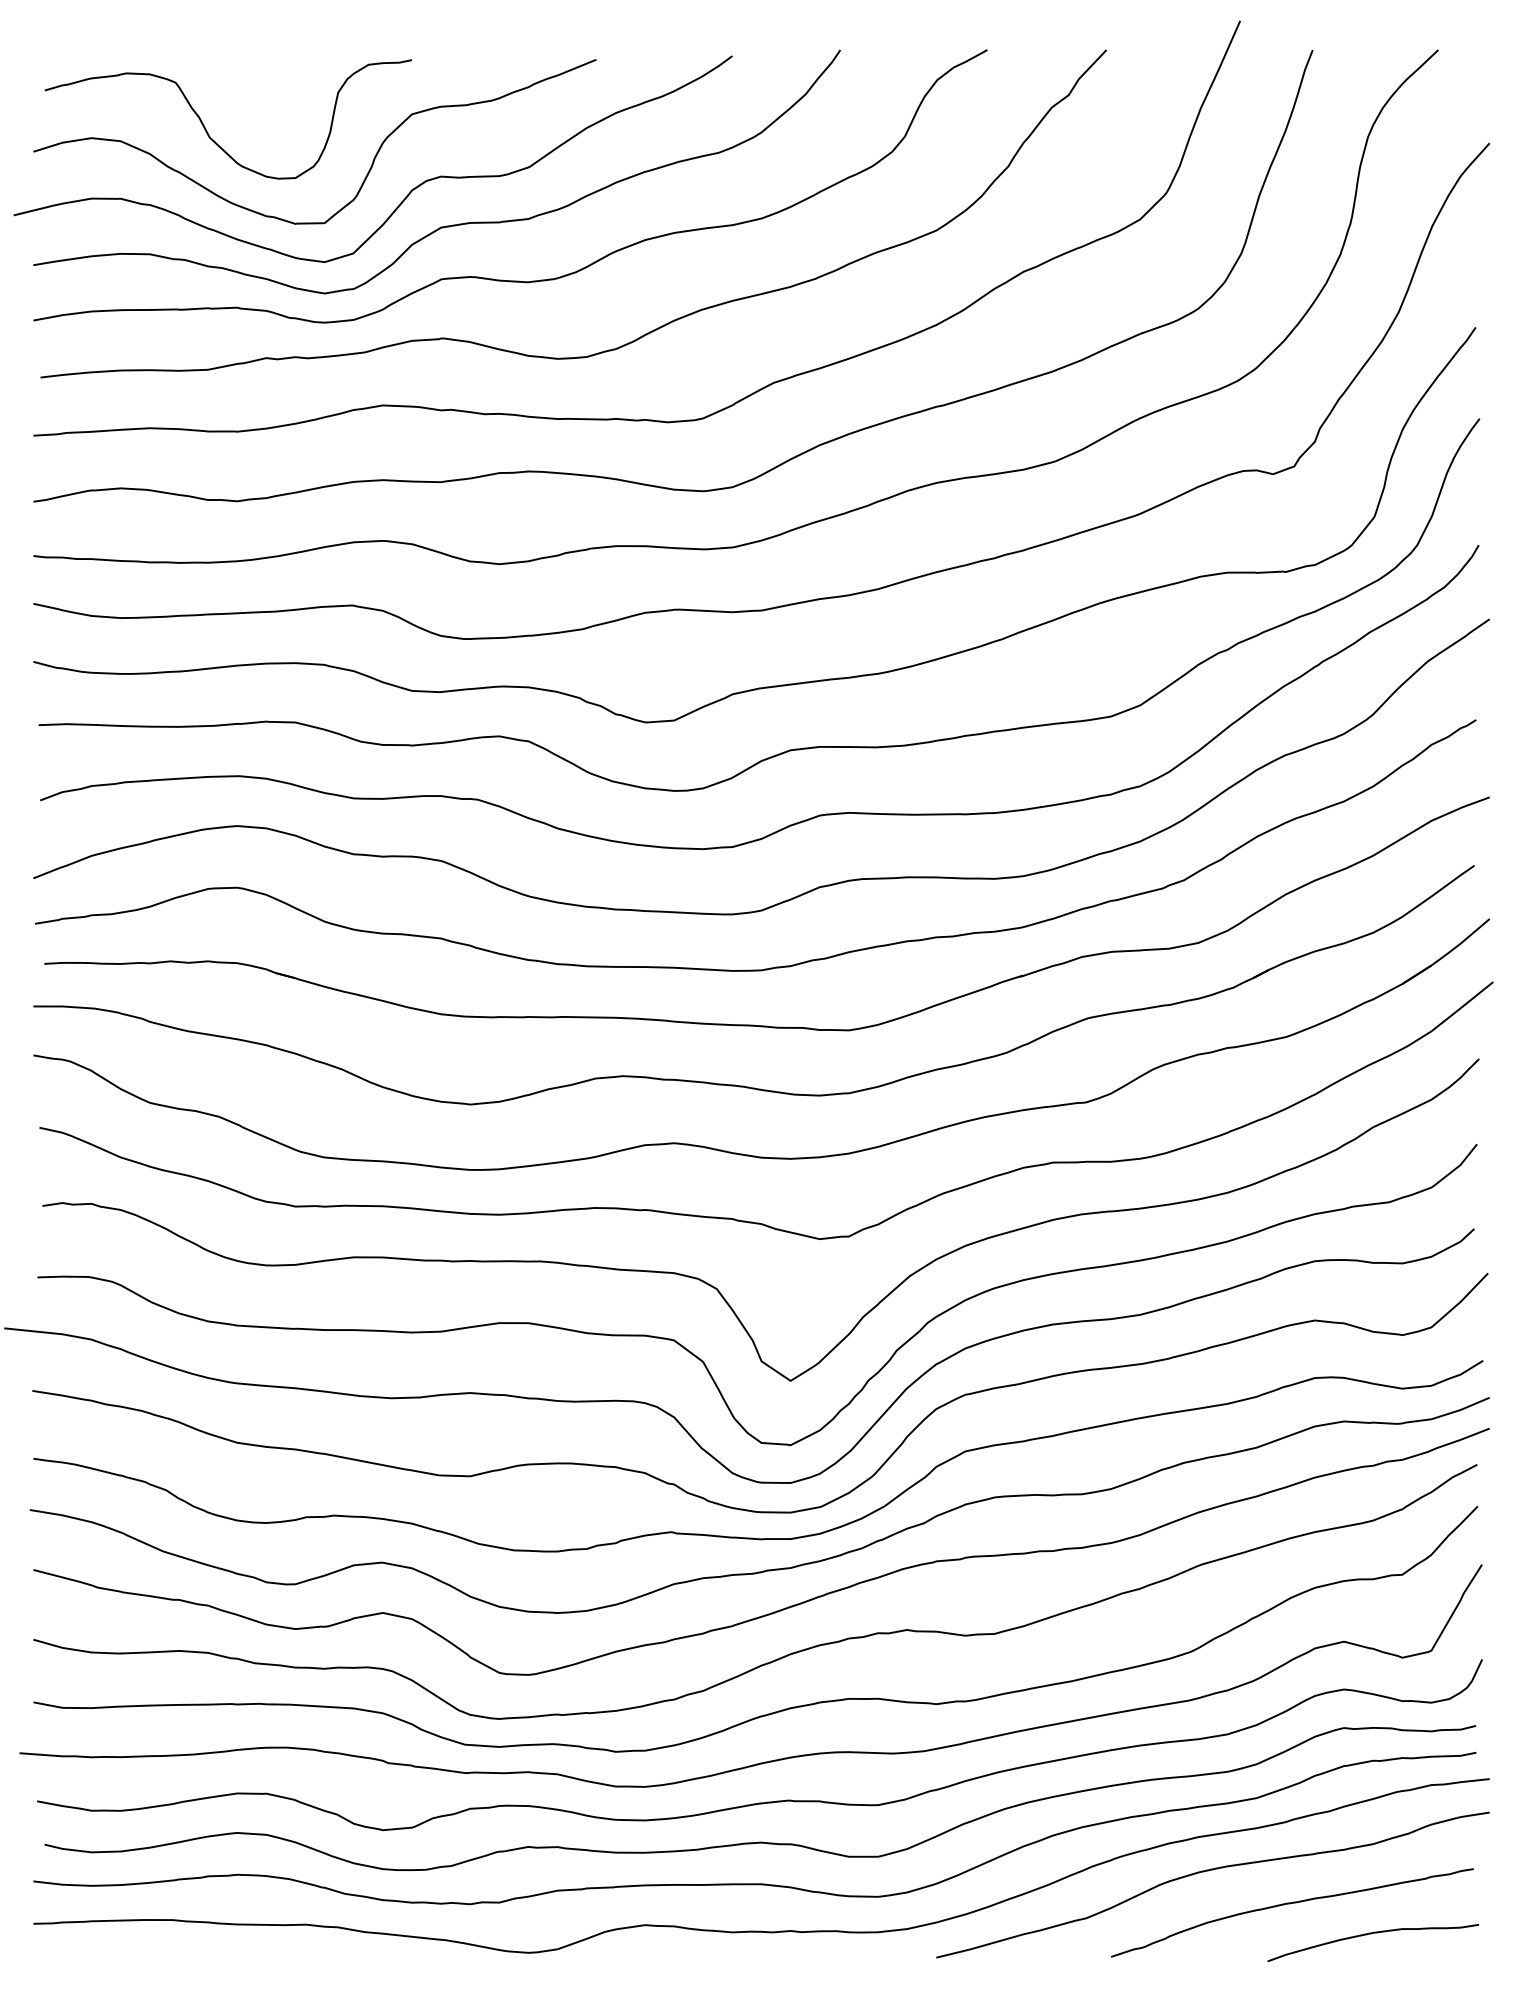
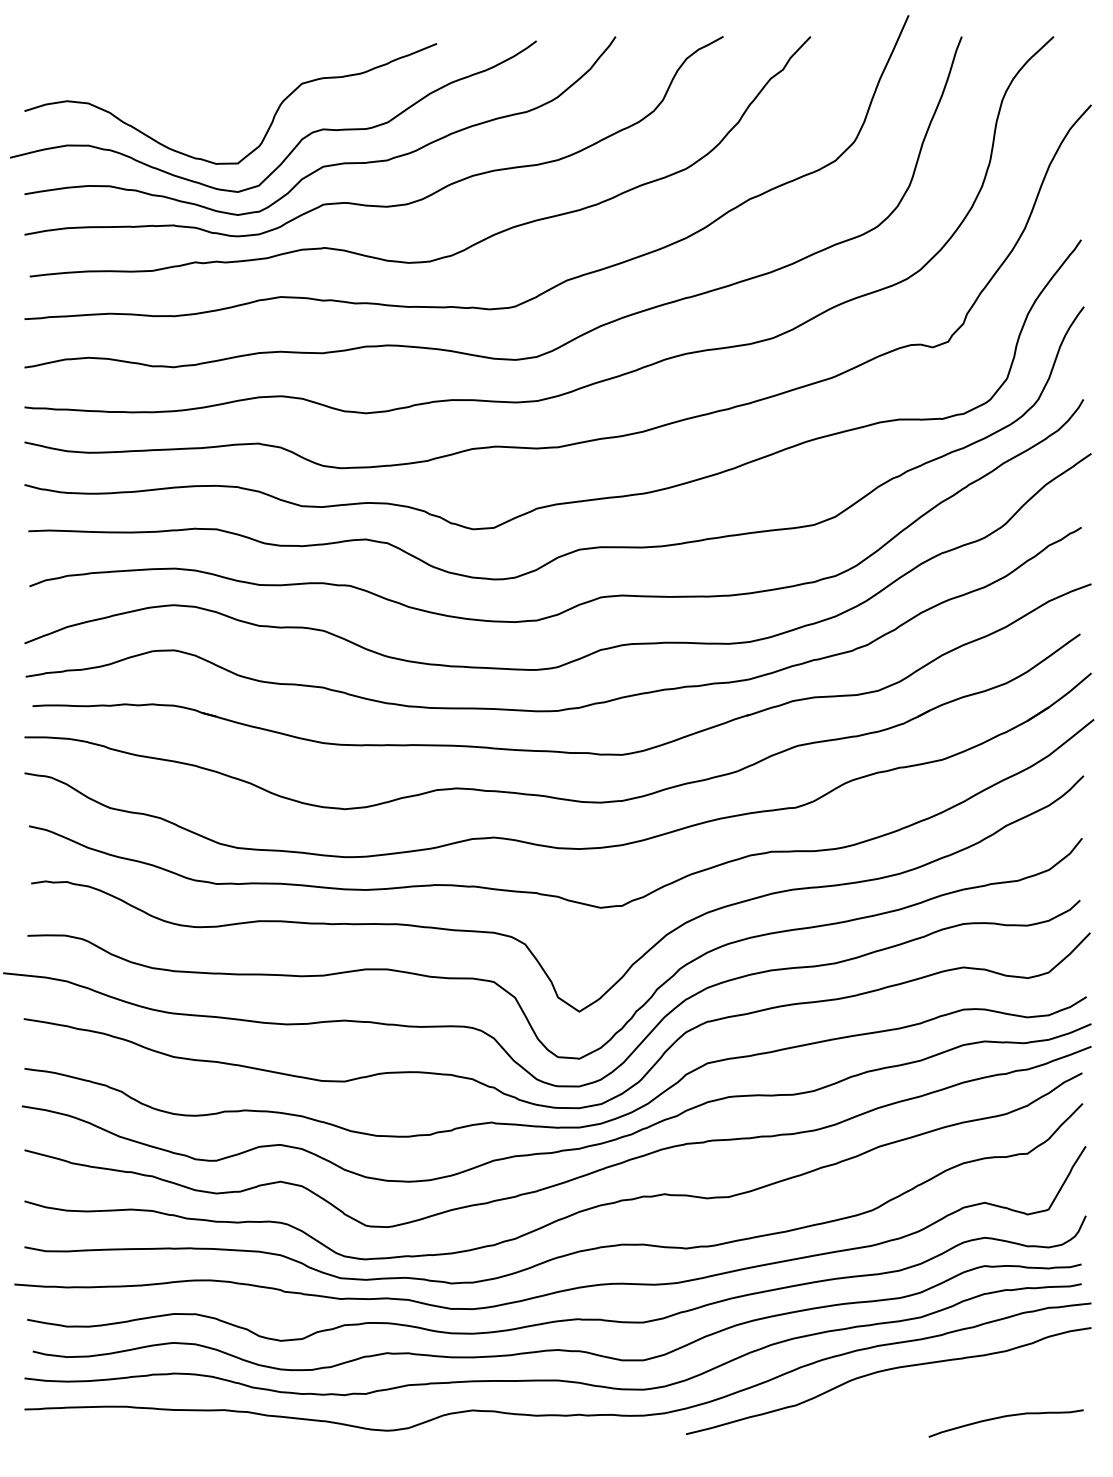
curve: (206, 129) -> (151, 94), removed
curve: (1291, 1904) -> (946, 1395), removed

